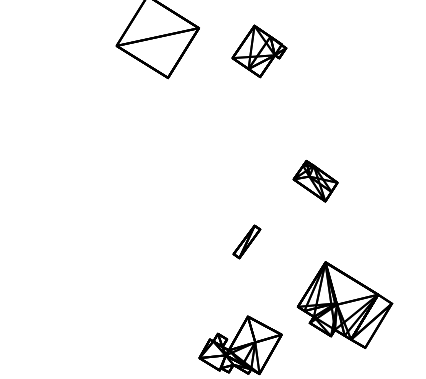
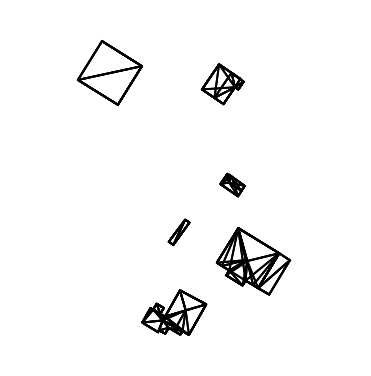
part: (258, 51) -> (222, 84), moved
part: (315, 180) -> (232, 184), size x0.71
part: (345, 305) -> (253, 261), moved

